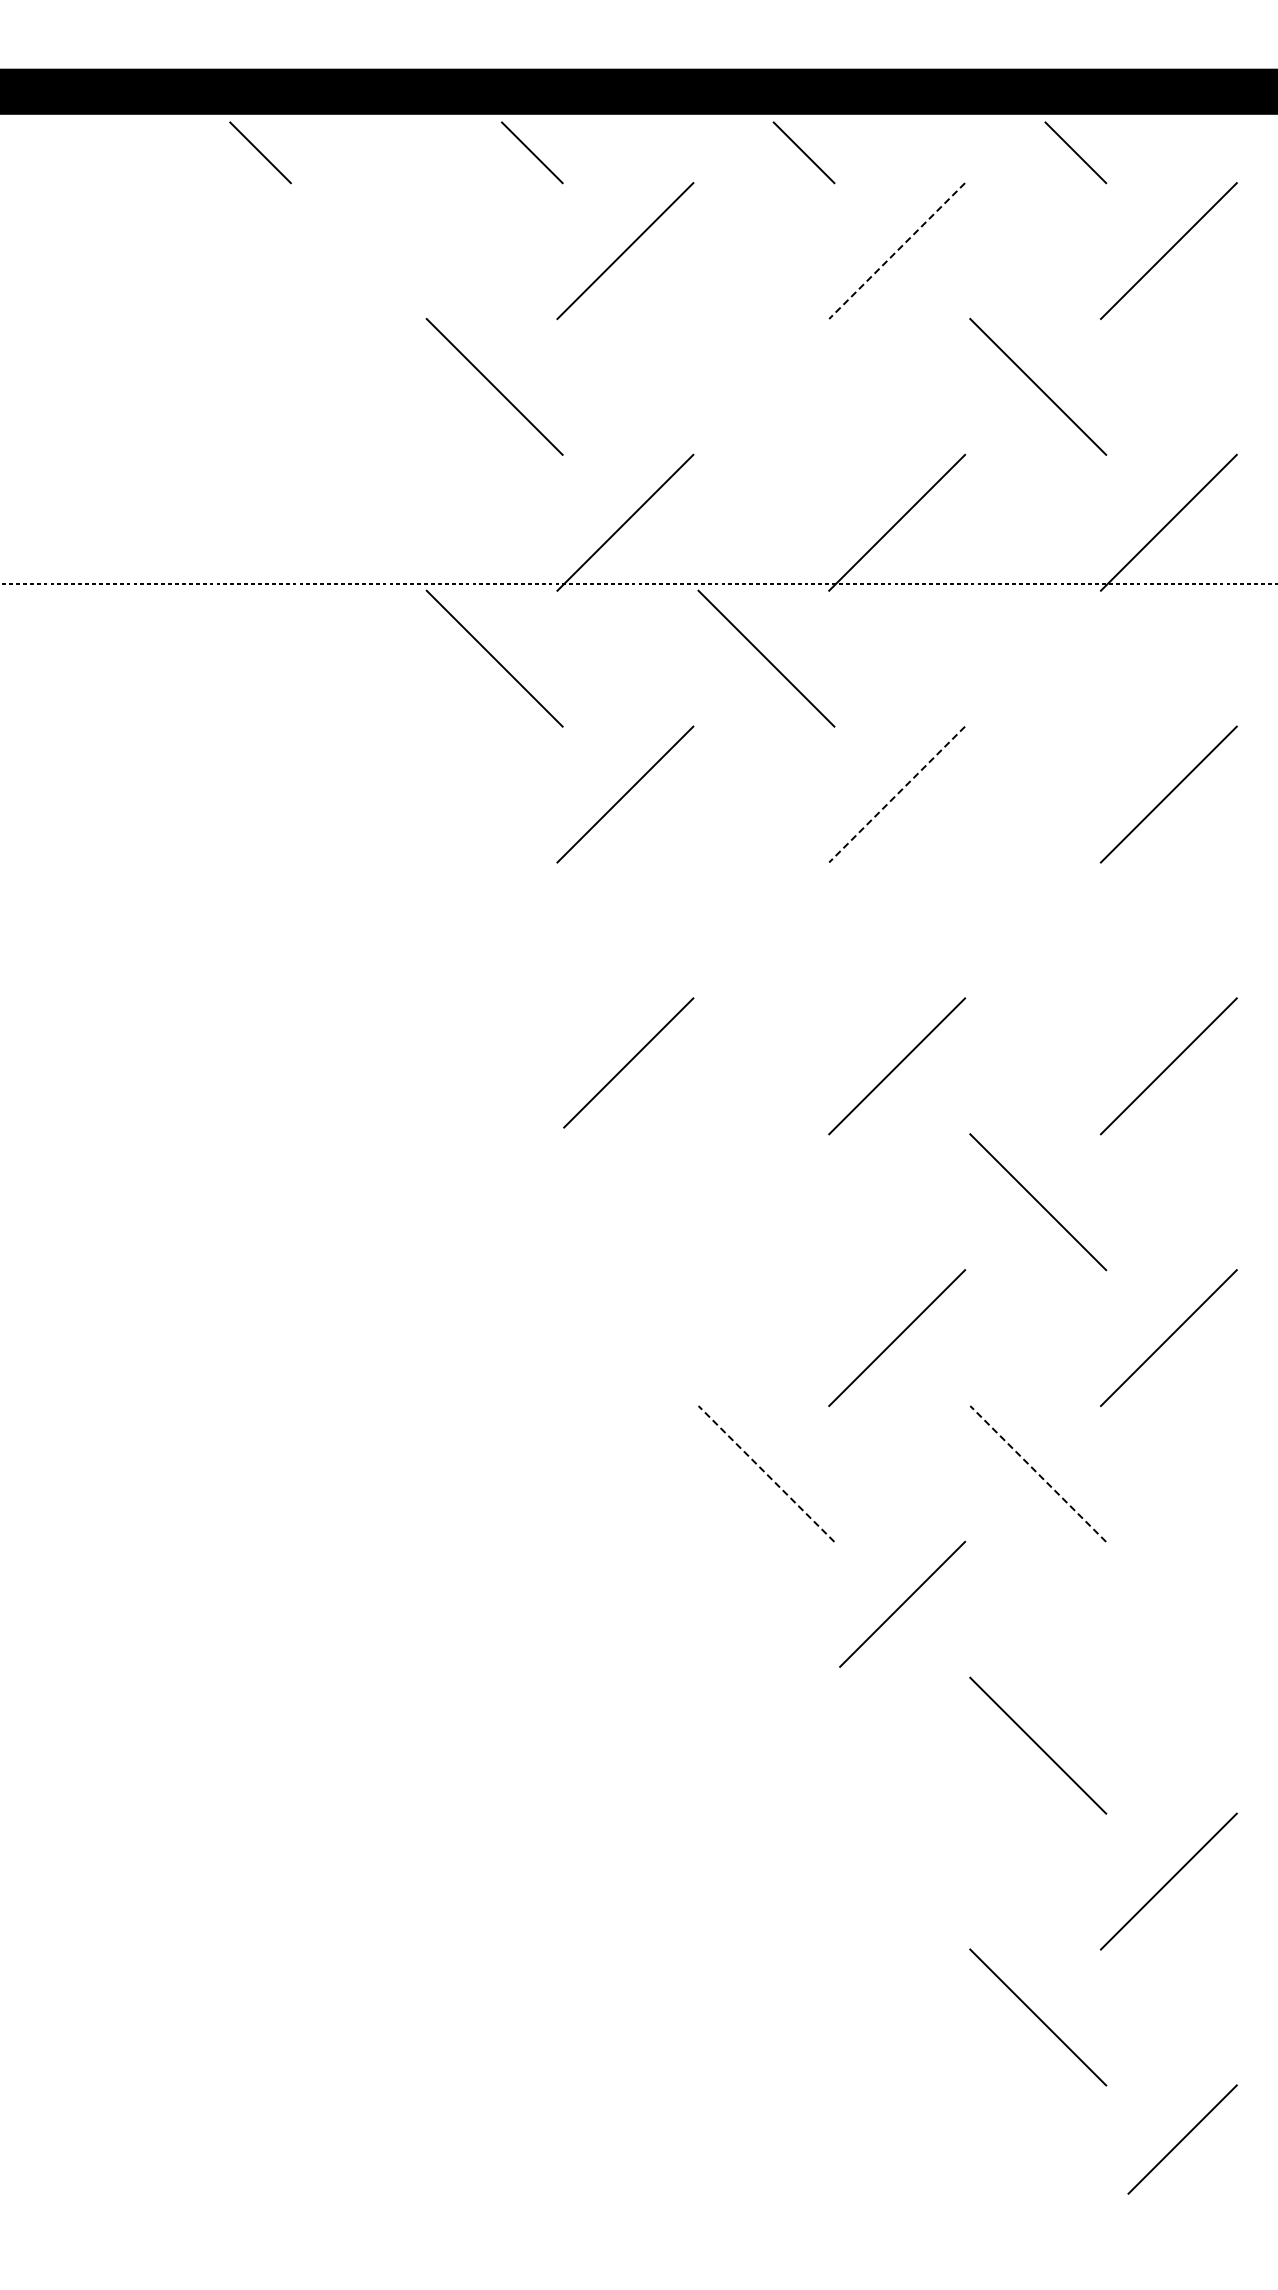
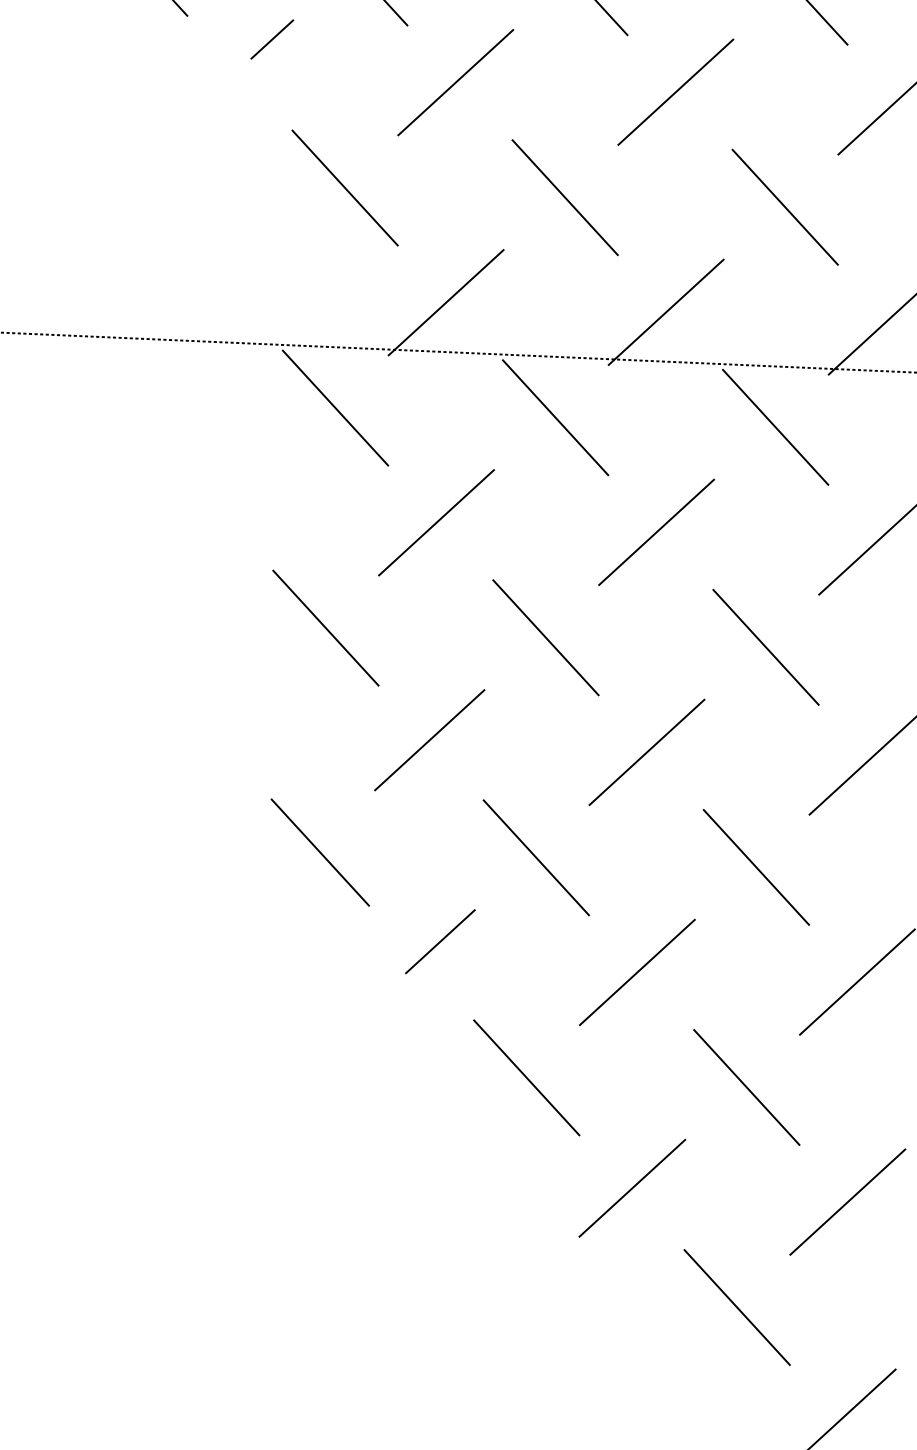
line: (396, 207) -> (271, 39), added
line: (896, 251) -> (675, 92), dashed -> solid
line: (766, 386) -> (565, 197), added
line: (1038, 658) -> (775, 427), added
line: (896, 794) -> (656, 532), dashed -> solid
line: (494, 930) -> (325, 628), added
line: (766, 930) -> (546, 637), added
line: (1038, 930) -> (766, 647), added
line: (766, 1202) -> (536, 858), added
line: (499, 1207) -> (320, 852), added
line: (652, 1310) -> (440, 941), added
line: (766, 1473) -> (526, 1077), dashed -> solid
line: (1037, 1473) -> (746, 1087), dashed -> solid
line: (1168, 1609) -> (847, 1201), added

